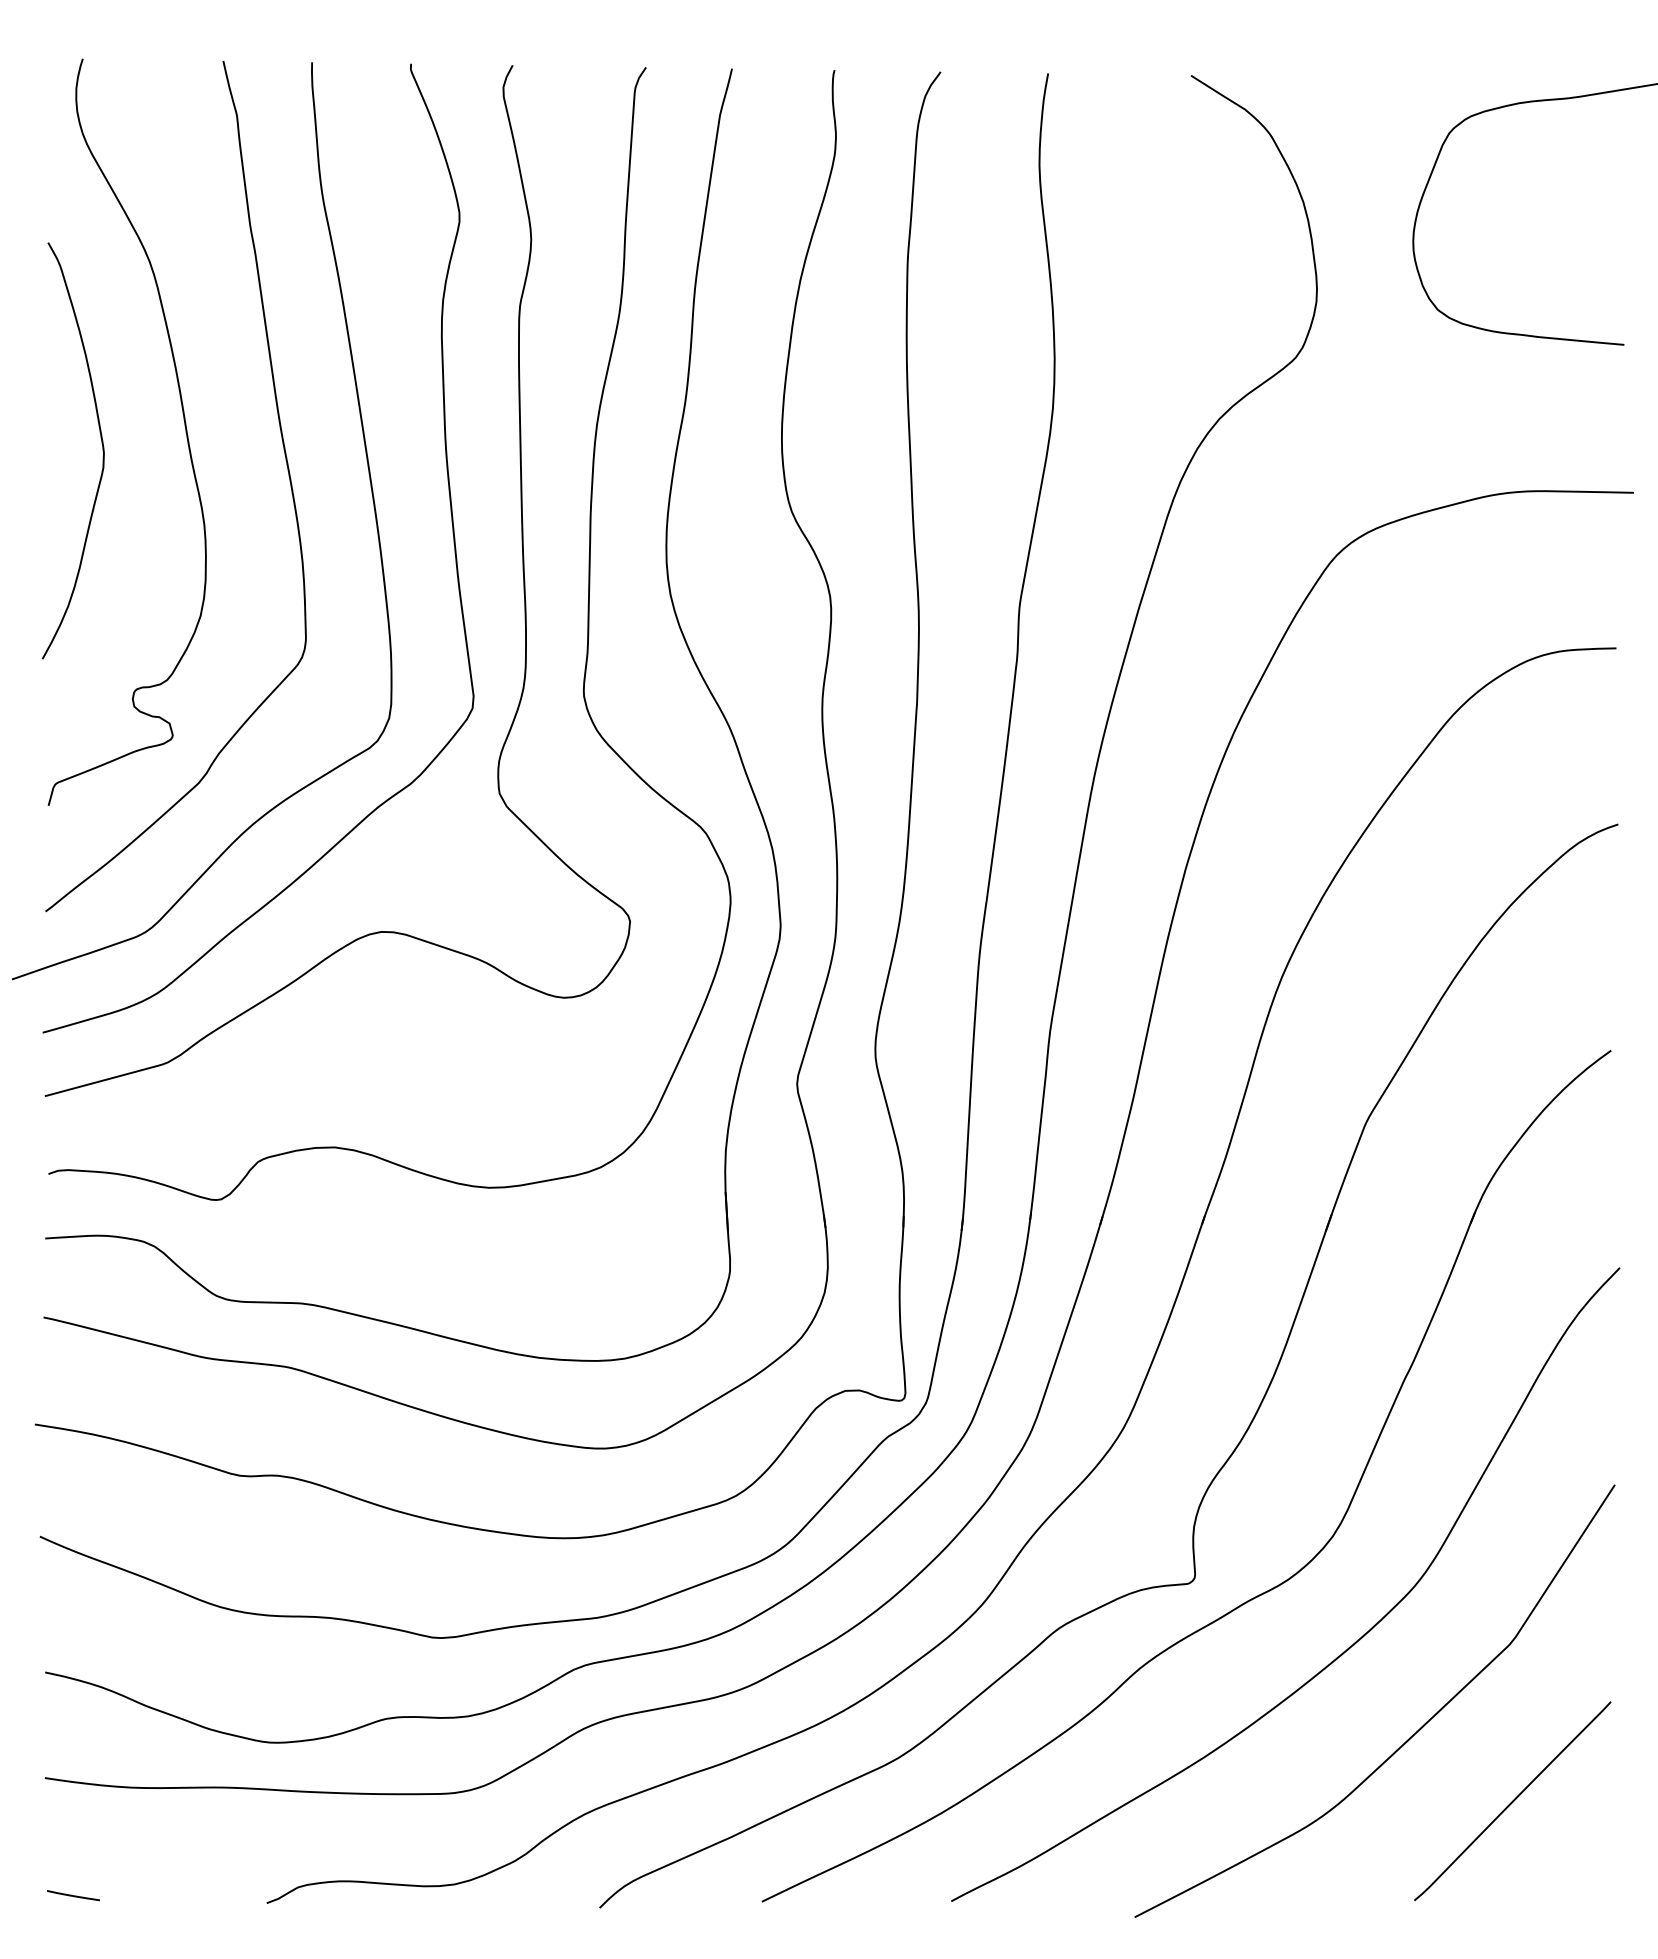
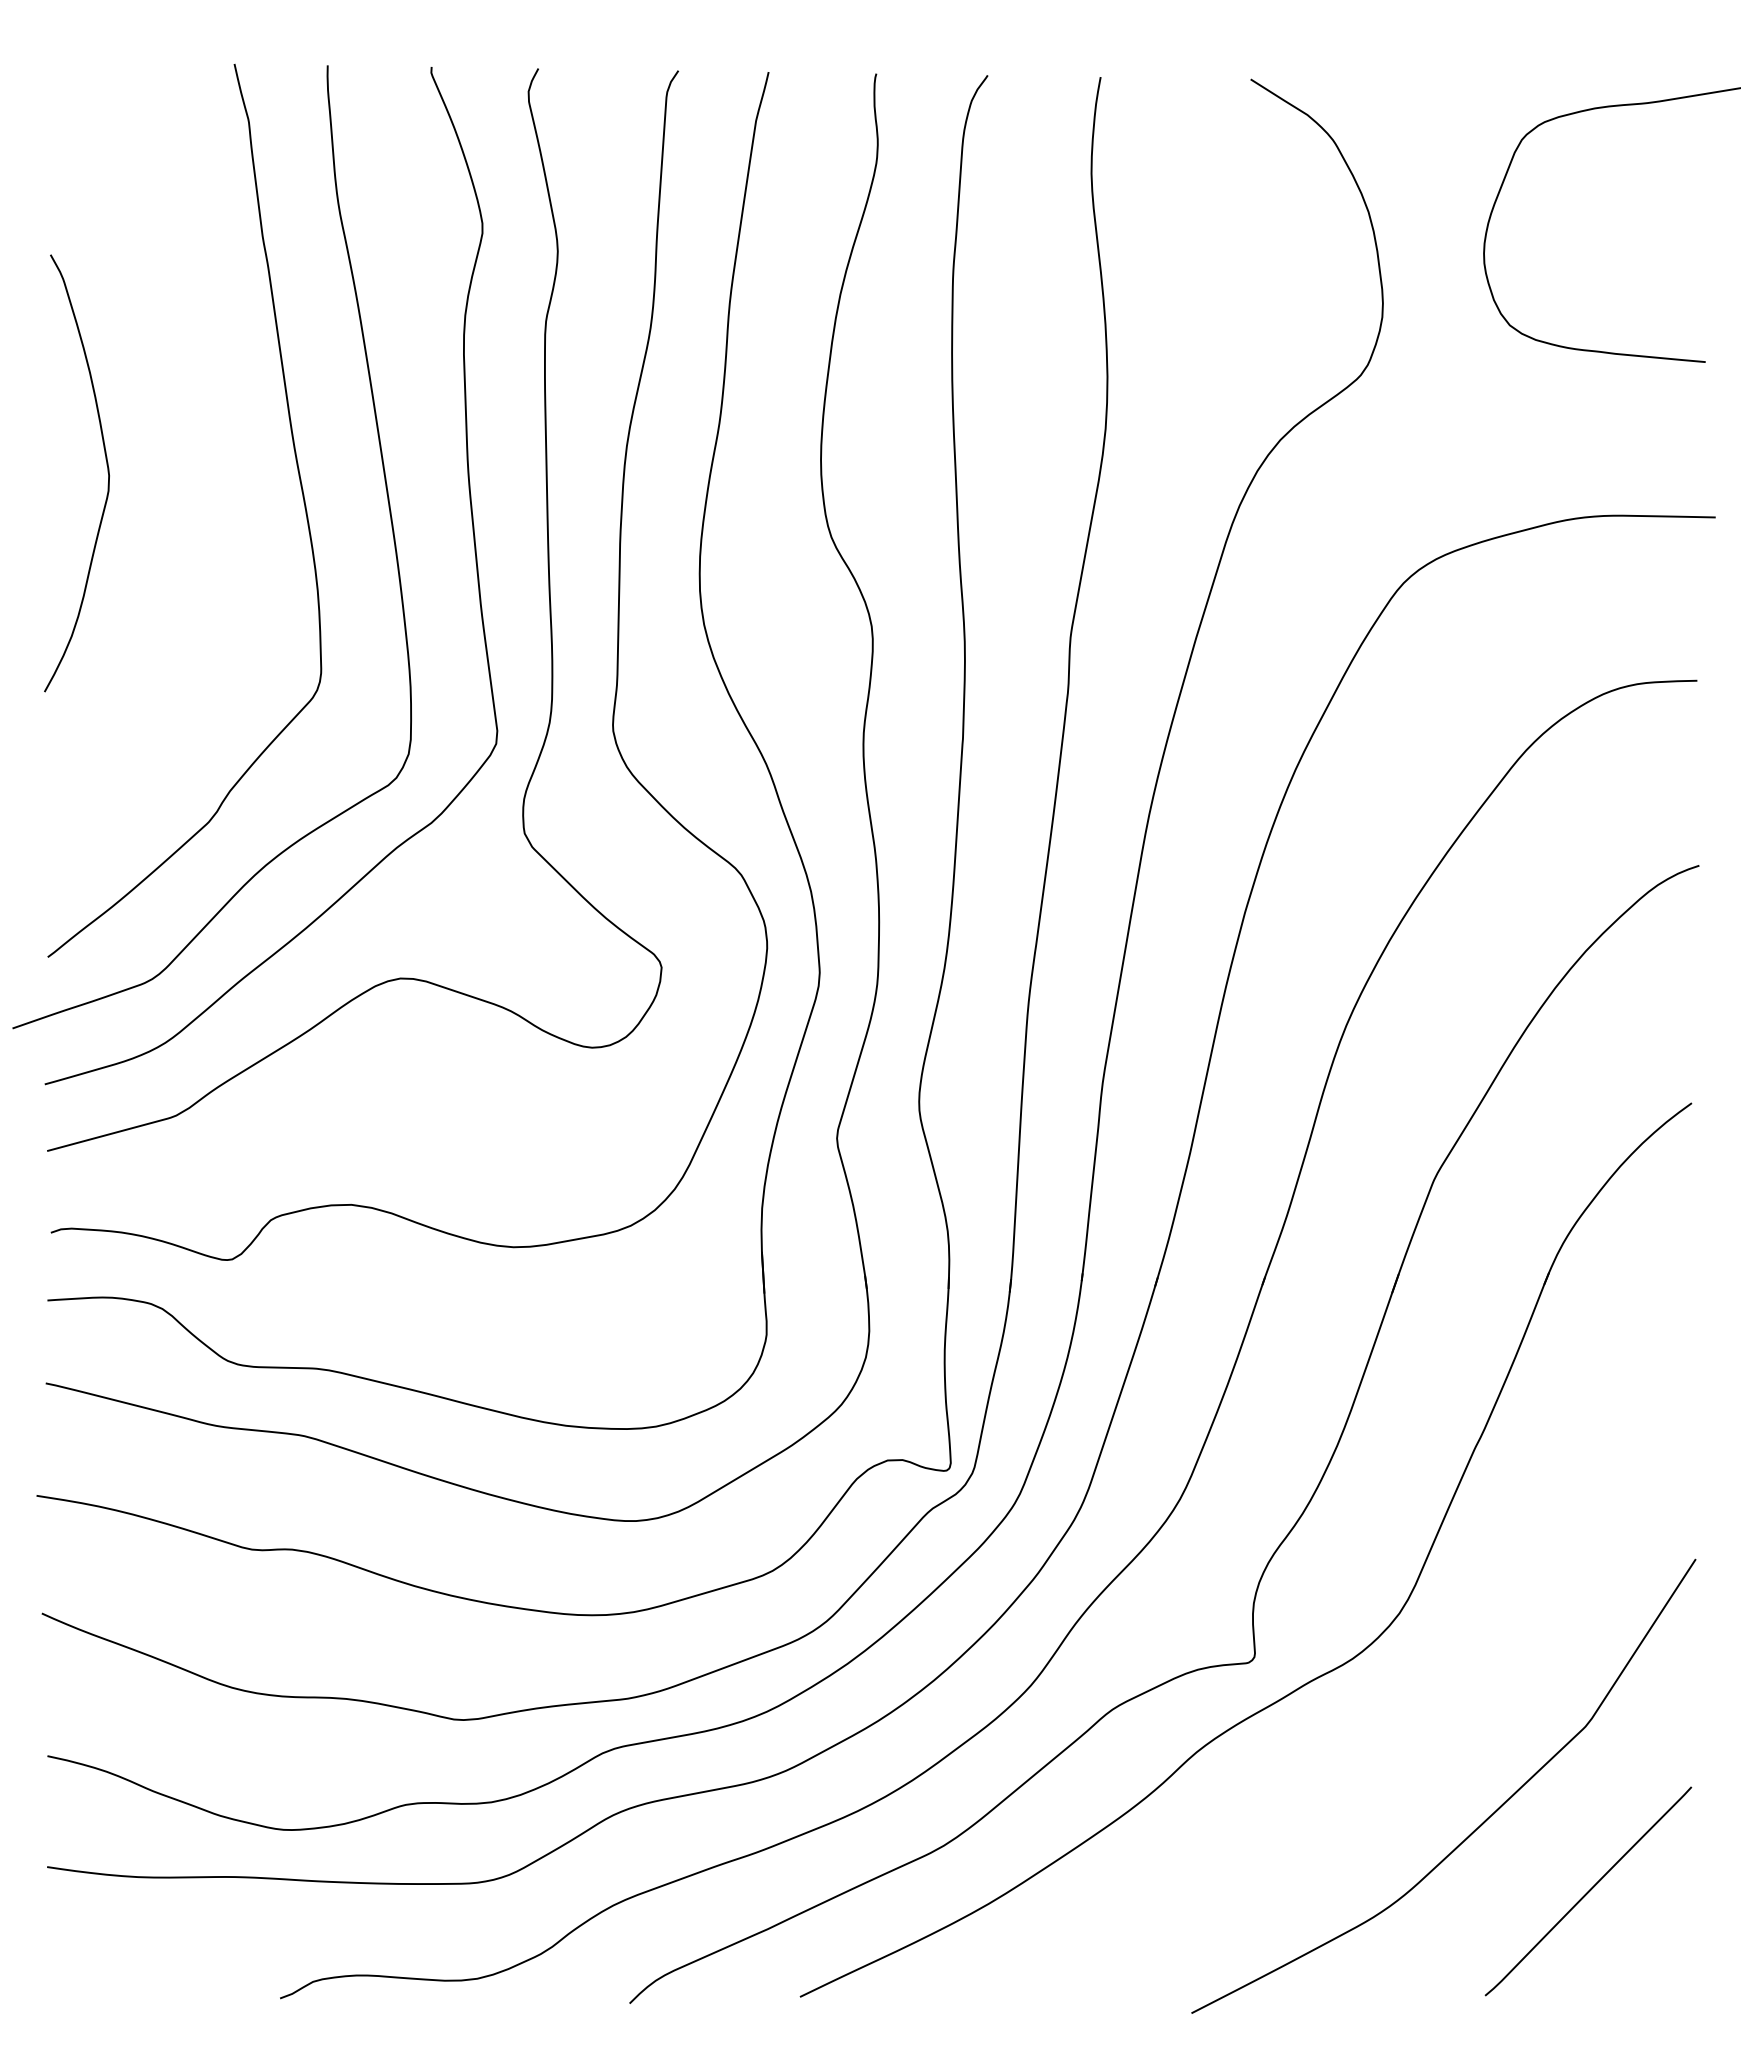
curve: (184, 425) -> (193, 446), removed
curve: (1343, 1651) -> (1410, 1734), removed
line: (72, 1895) -> (76, 1990), removed

